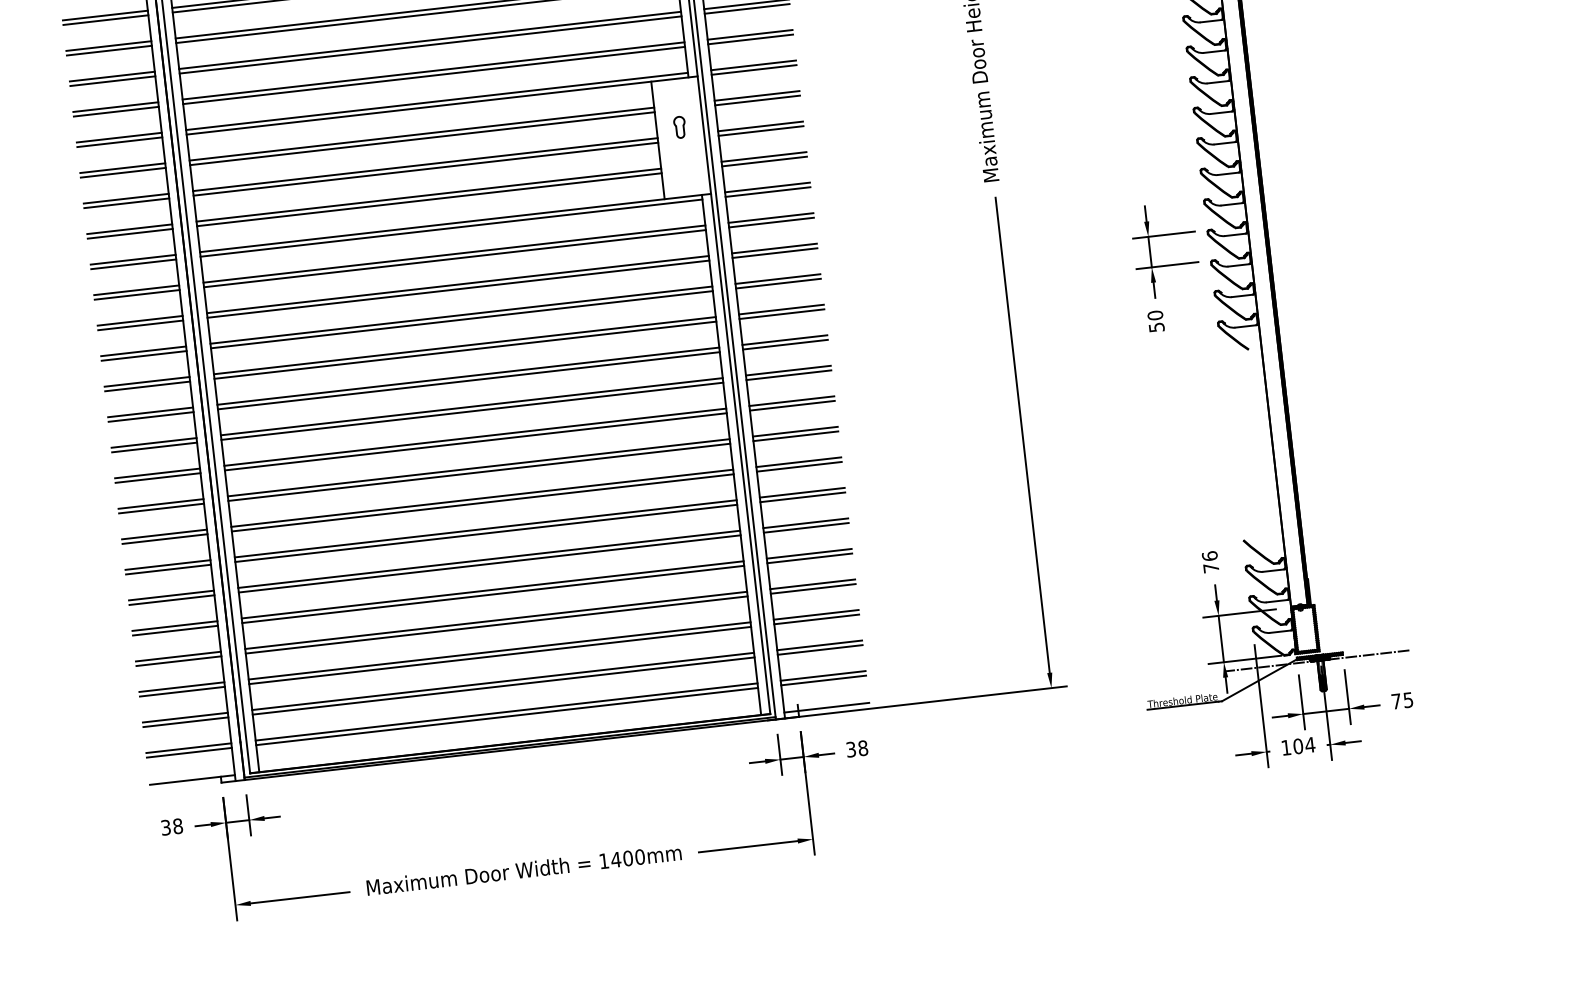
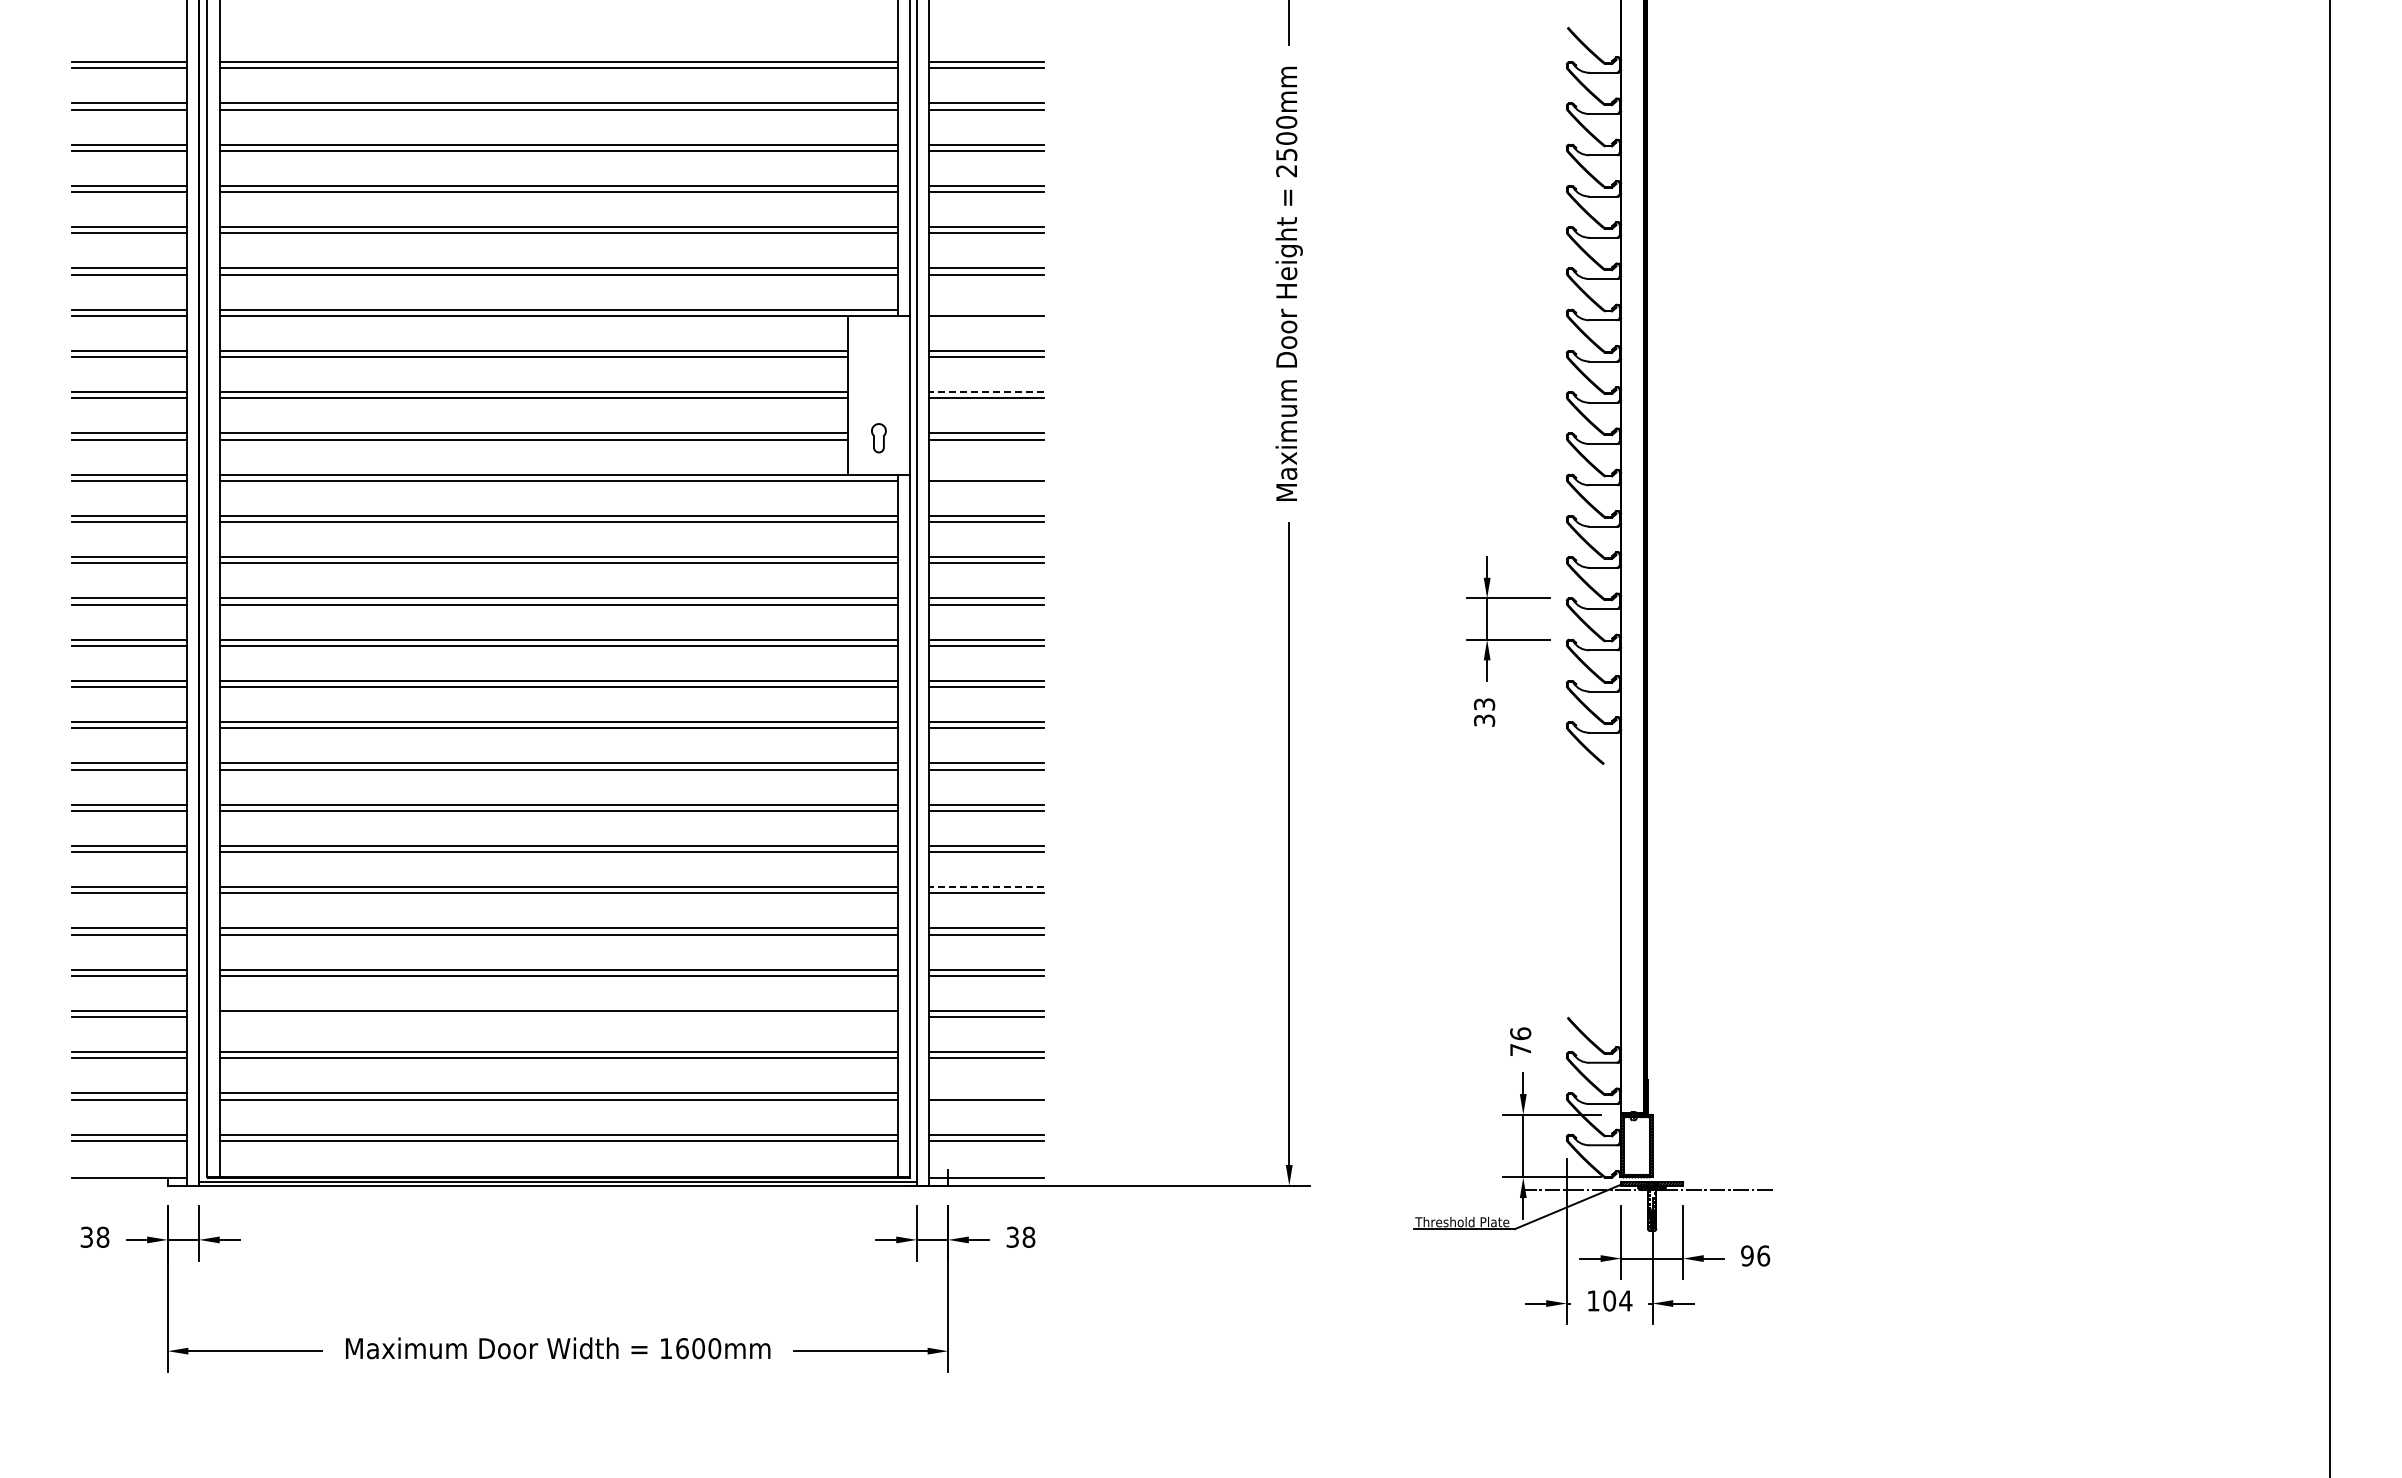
line: (753, 65) -> (986, 309), removed
line: (760, 126) -> (986, 392), solid -> dashed
part: (679, 127) -> (878, 438), moved
line: (767, 187) -> (986, 474), removed
text: (1156, 321) -> (1484, 712), 50 -> 33
line: (802, 492) -> (986, 887), solid -> dashed
line: (496, 625) -> (558, 1017), removed
line: (819, 645) -> (986, 1093), removed
text: (1402, 700) -> (1755, 1255), 75 -> 96
text: (616, 859) -> (682, 1348), 1400mm -> 1600mm

